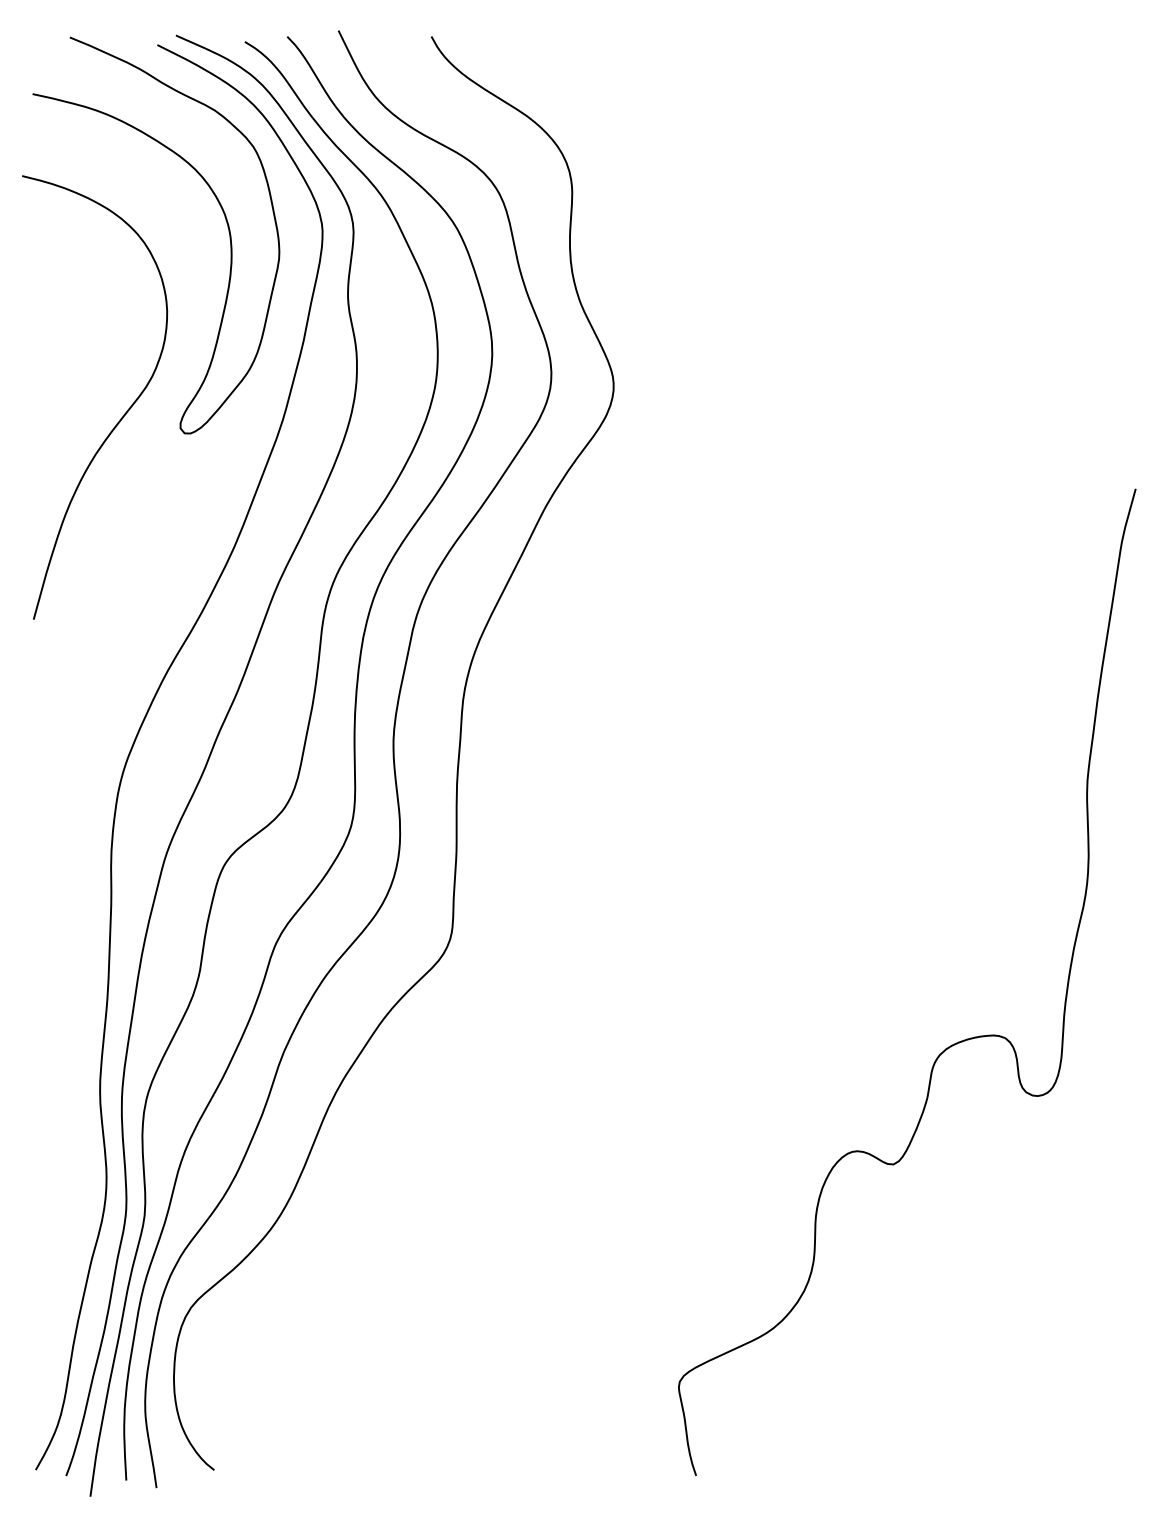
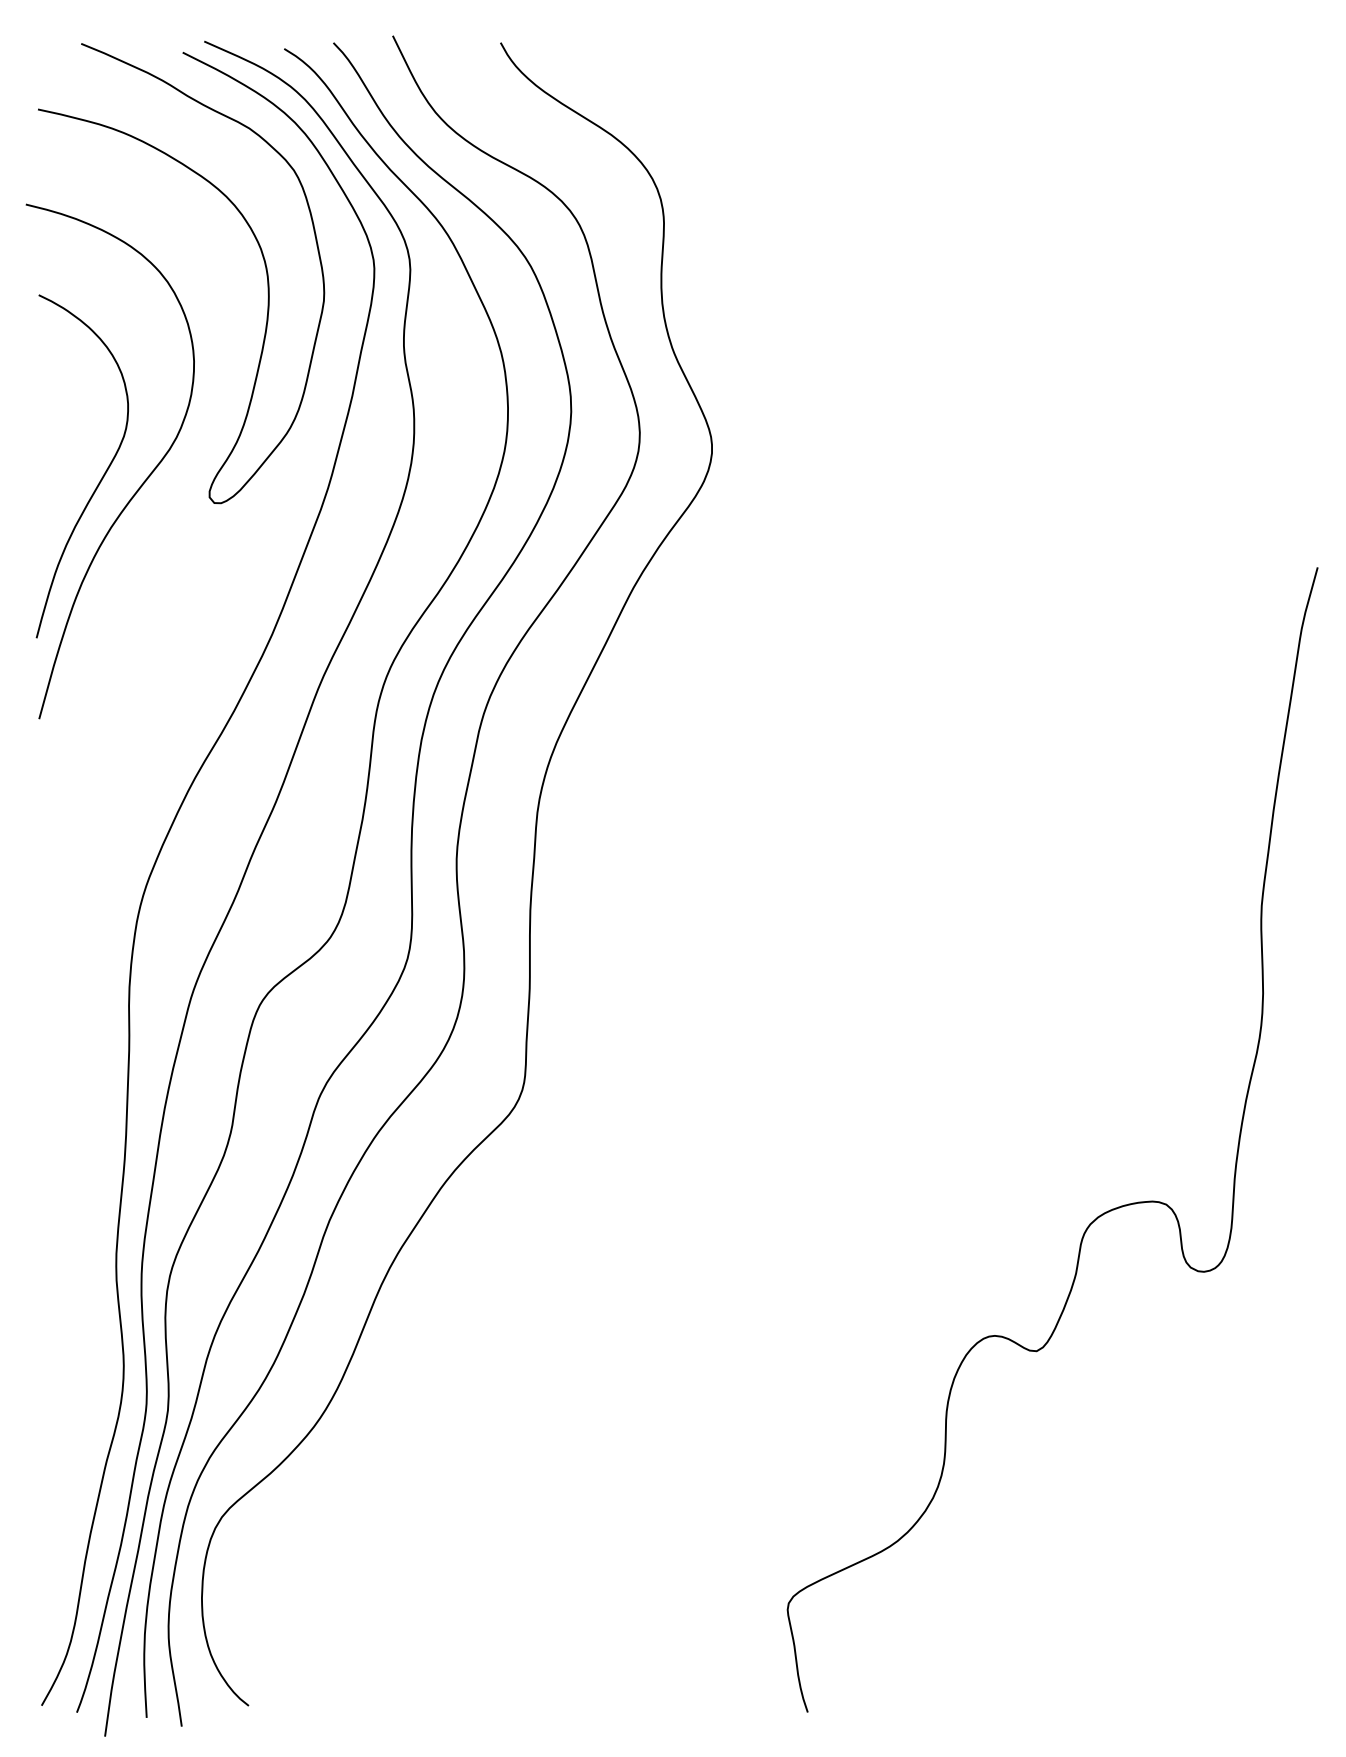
curve: (87, 411) -> (101, 477), added

